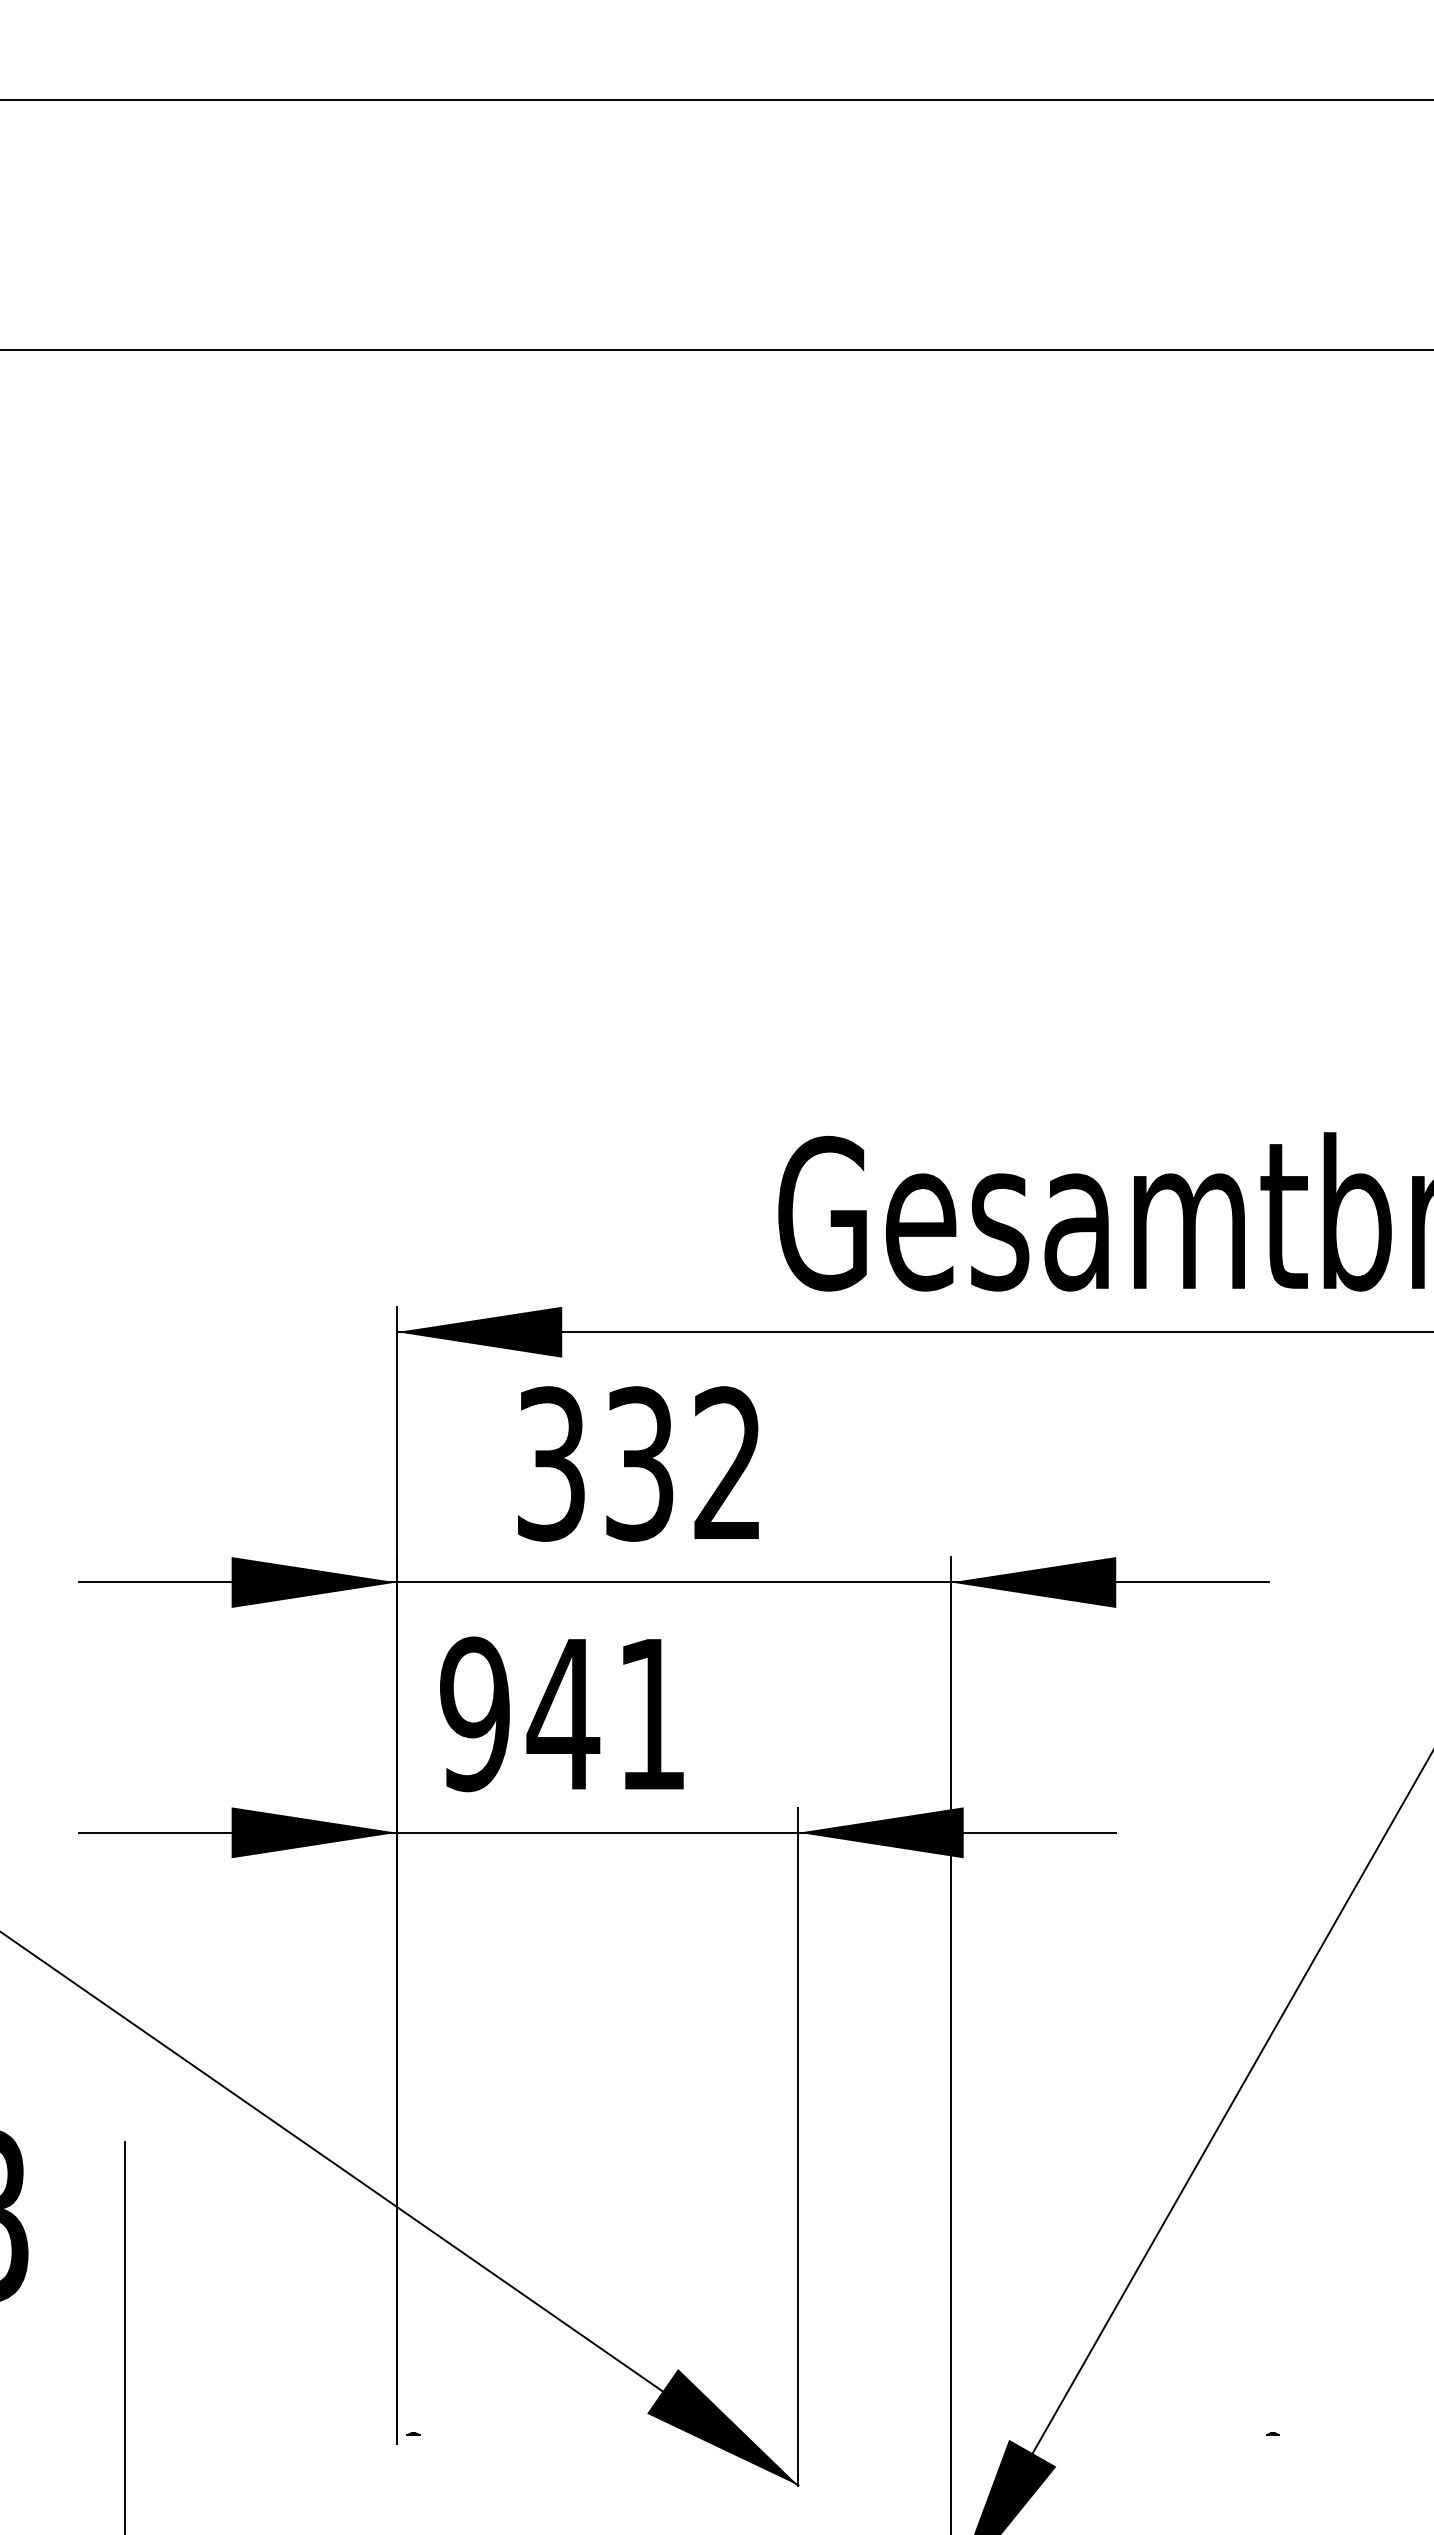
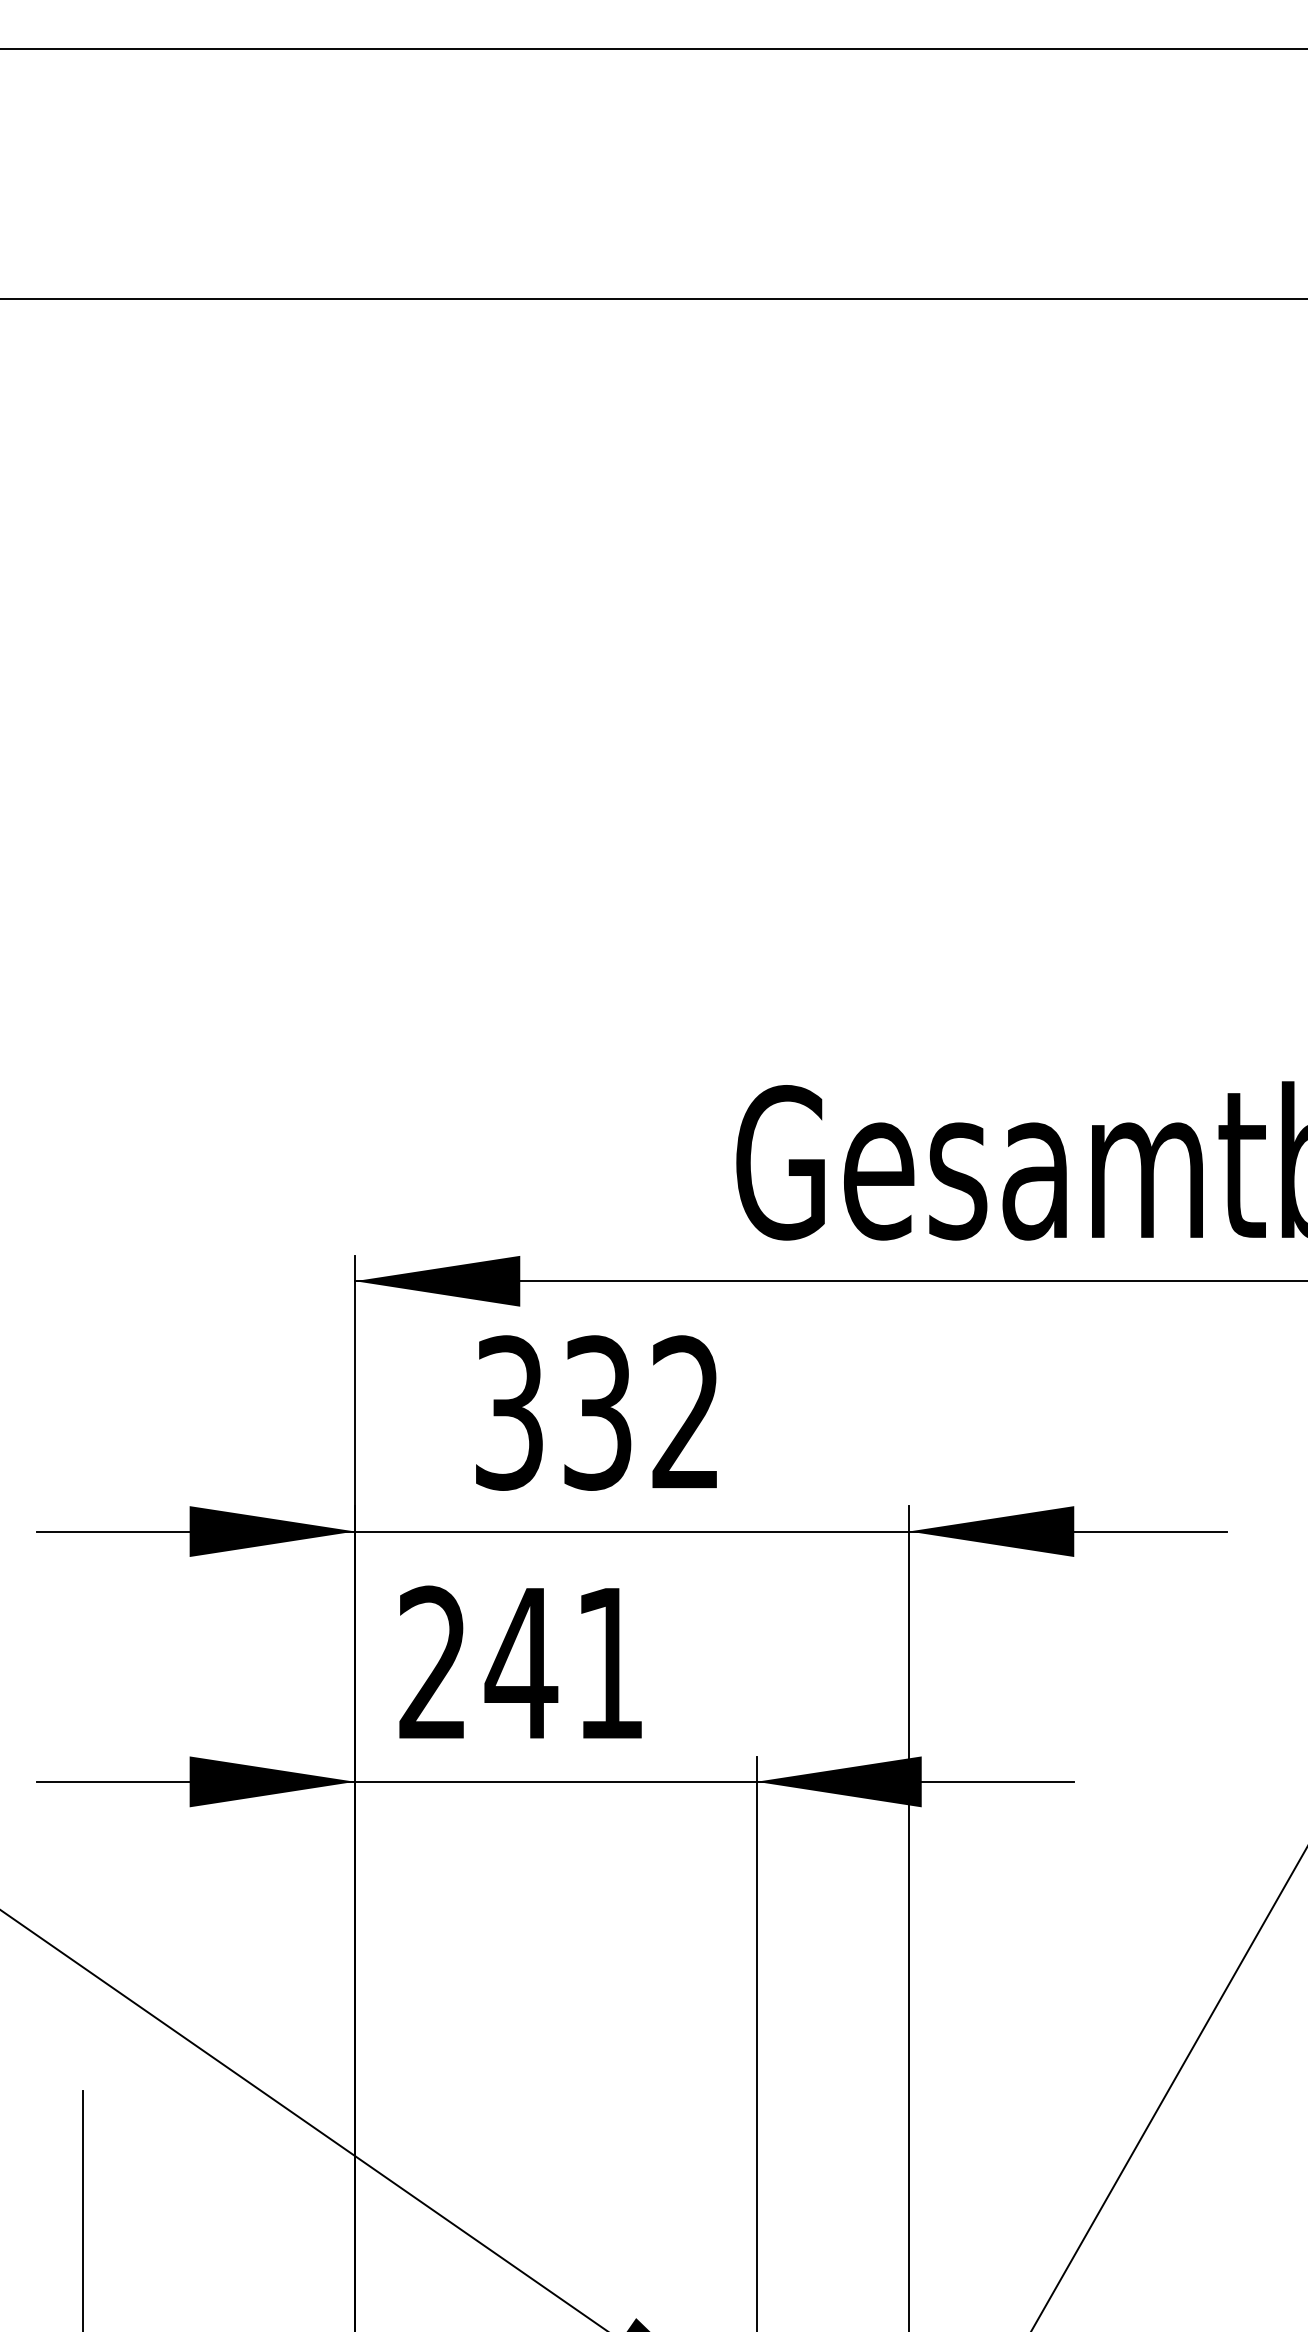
text: (474, 1714) -> (432, 1663), 941 -> 241

